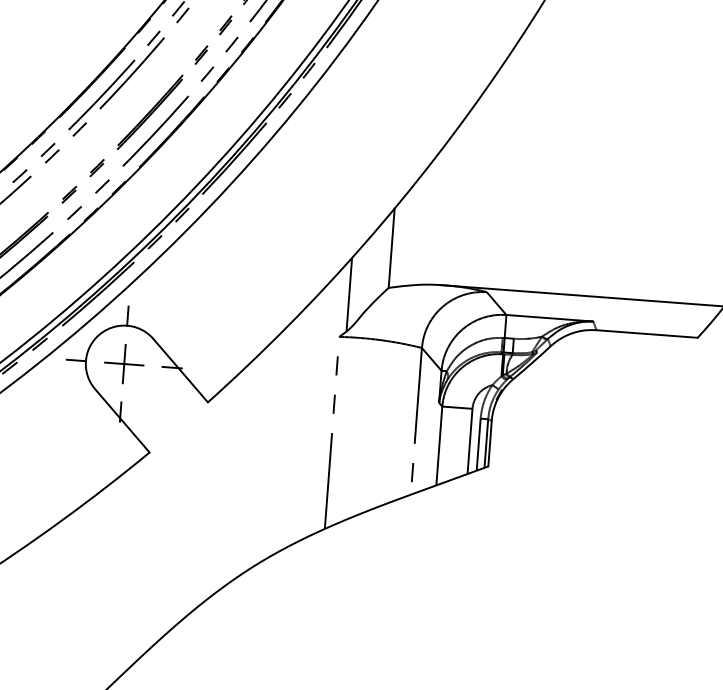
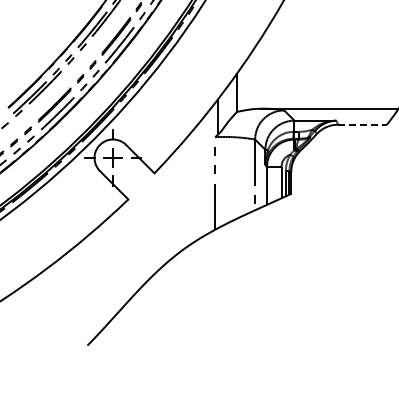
line: (649, 333) -> (363, 124), solid -> dashed

